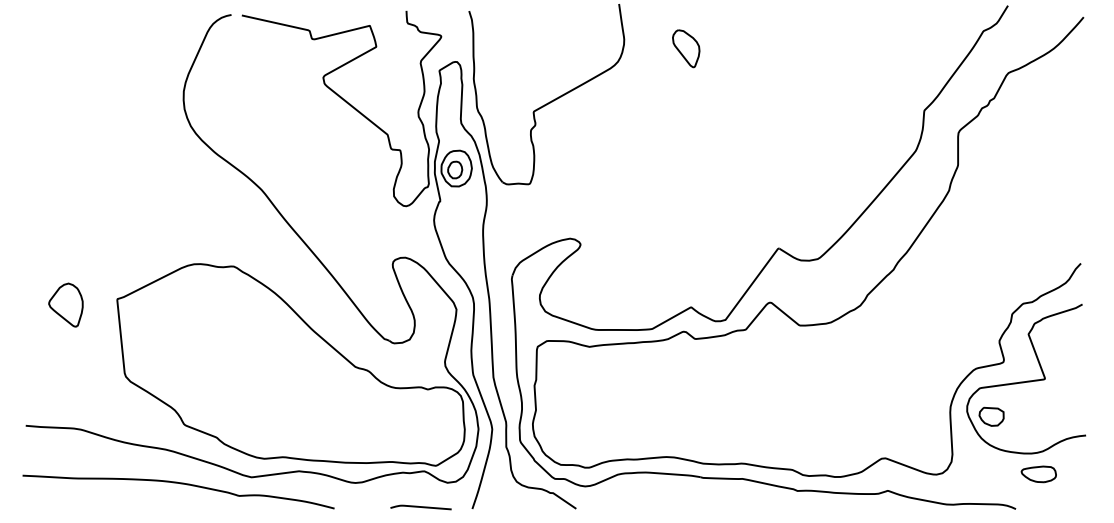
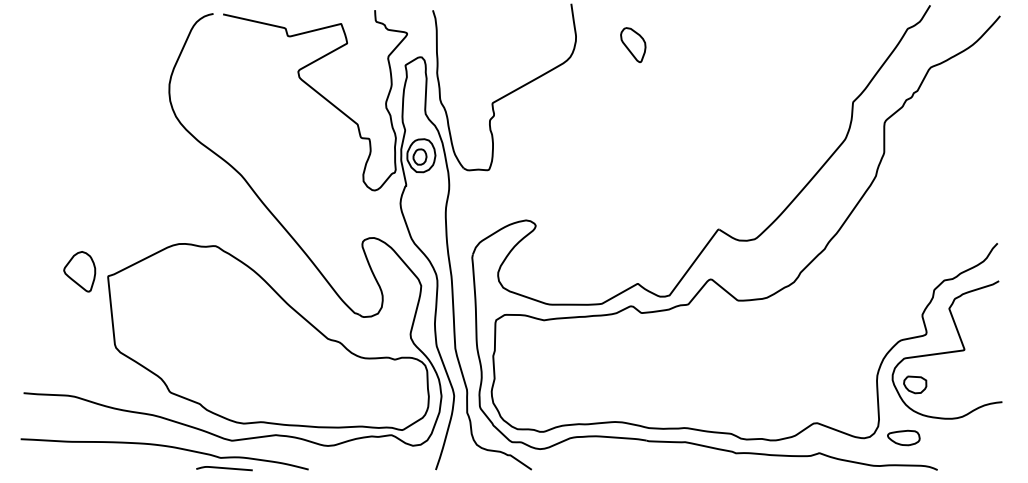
part: (65, 304) -> (79, 271), moved
part: (1038, 473) -> (903, 437), moved
curve: (421, 507) -> (224, 468), moved

